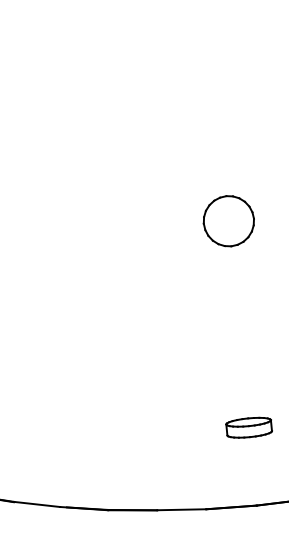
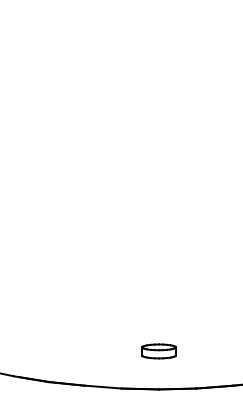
part: (228, 221) -> (158, 177), removed
part: (248, 427) -> (158, 351), moved

